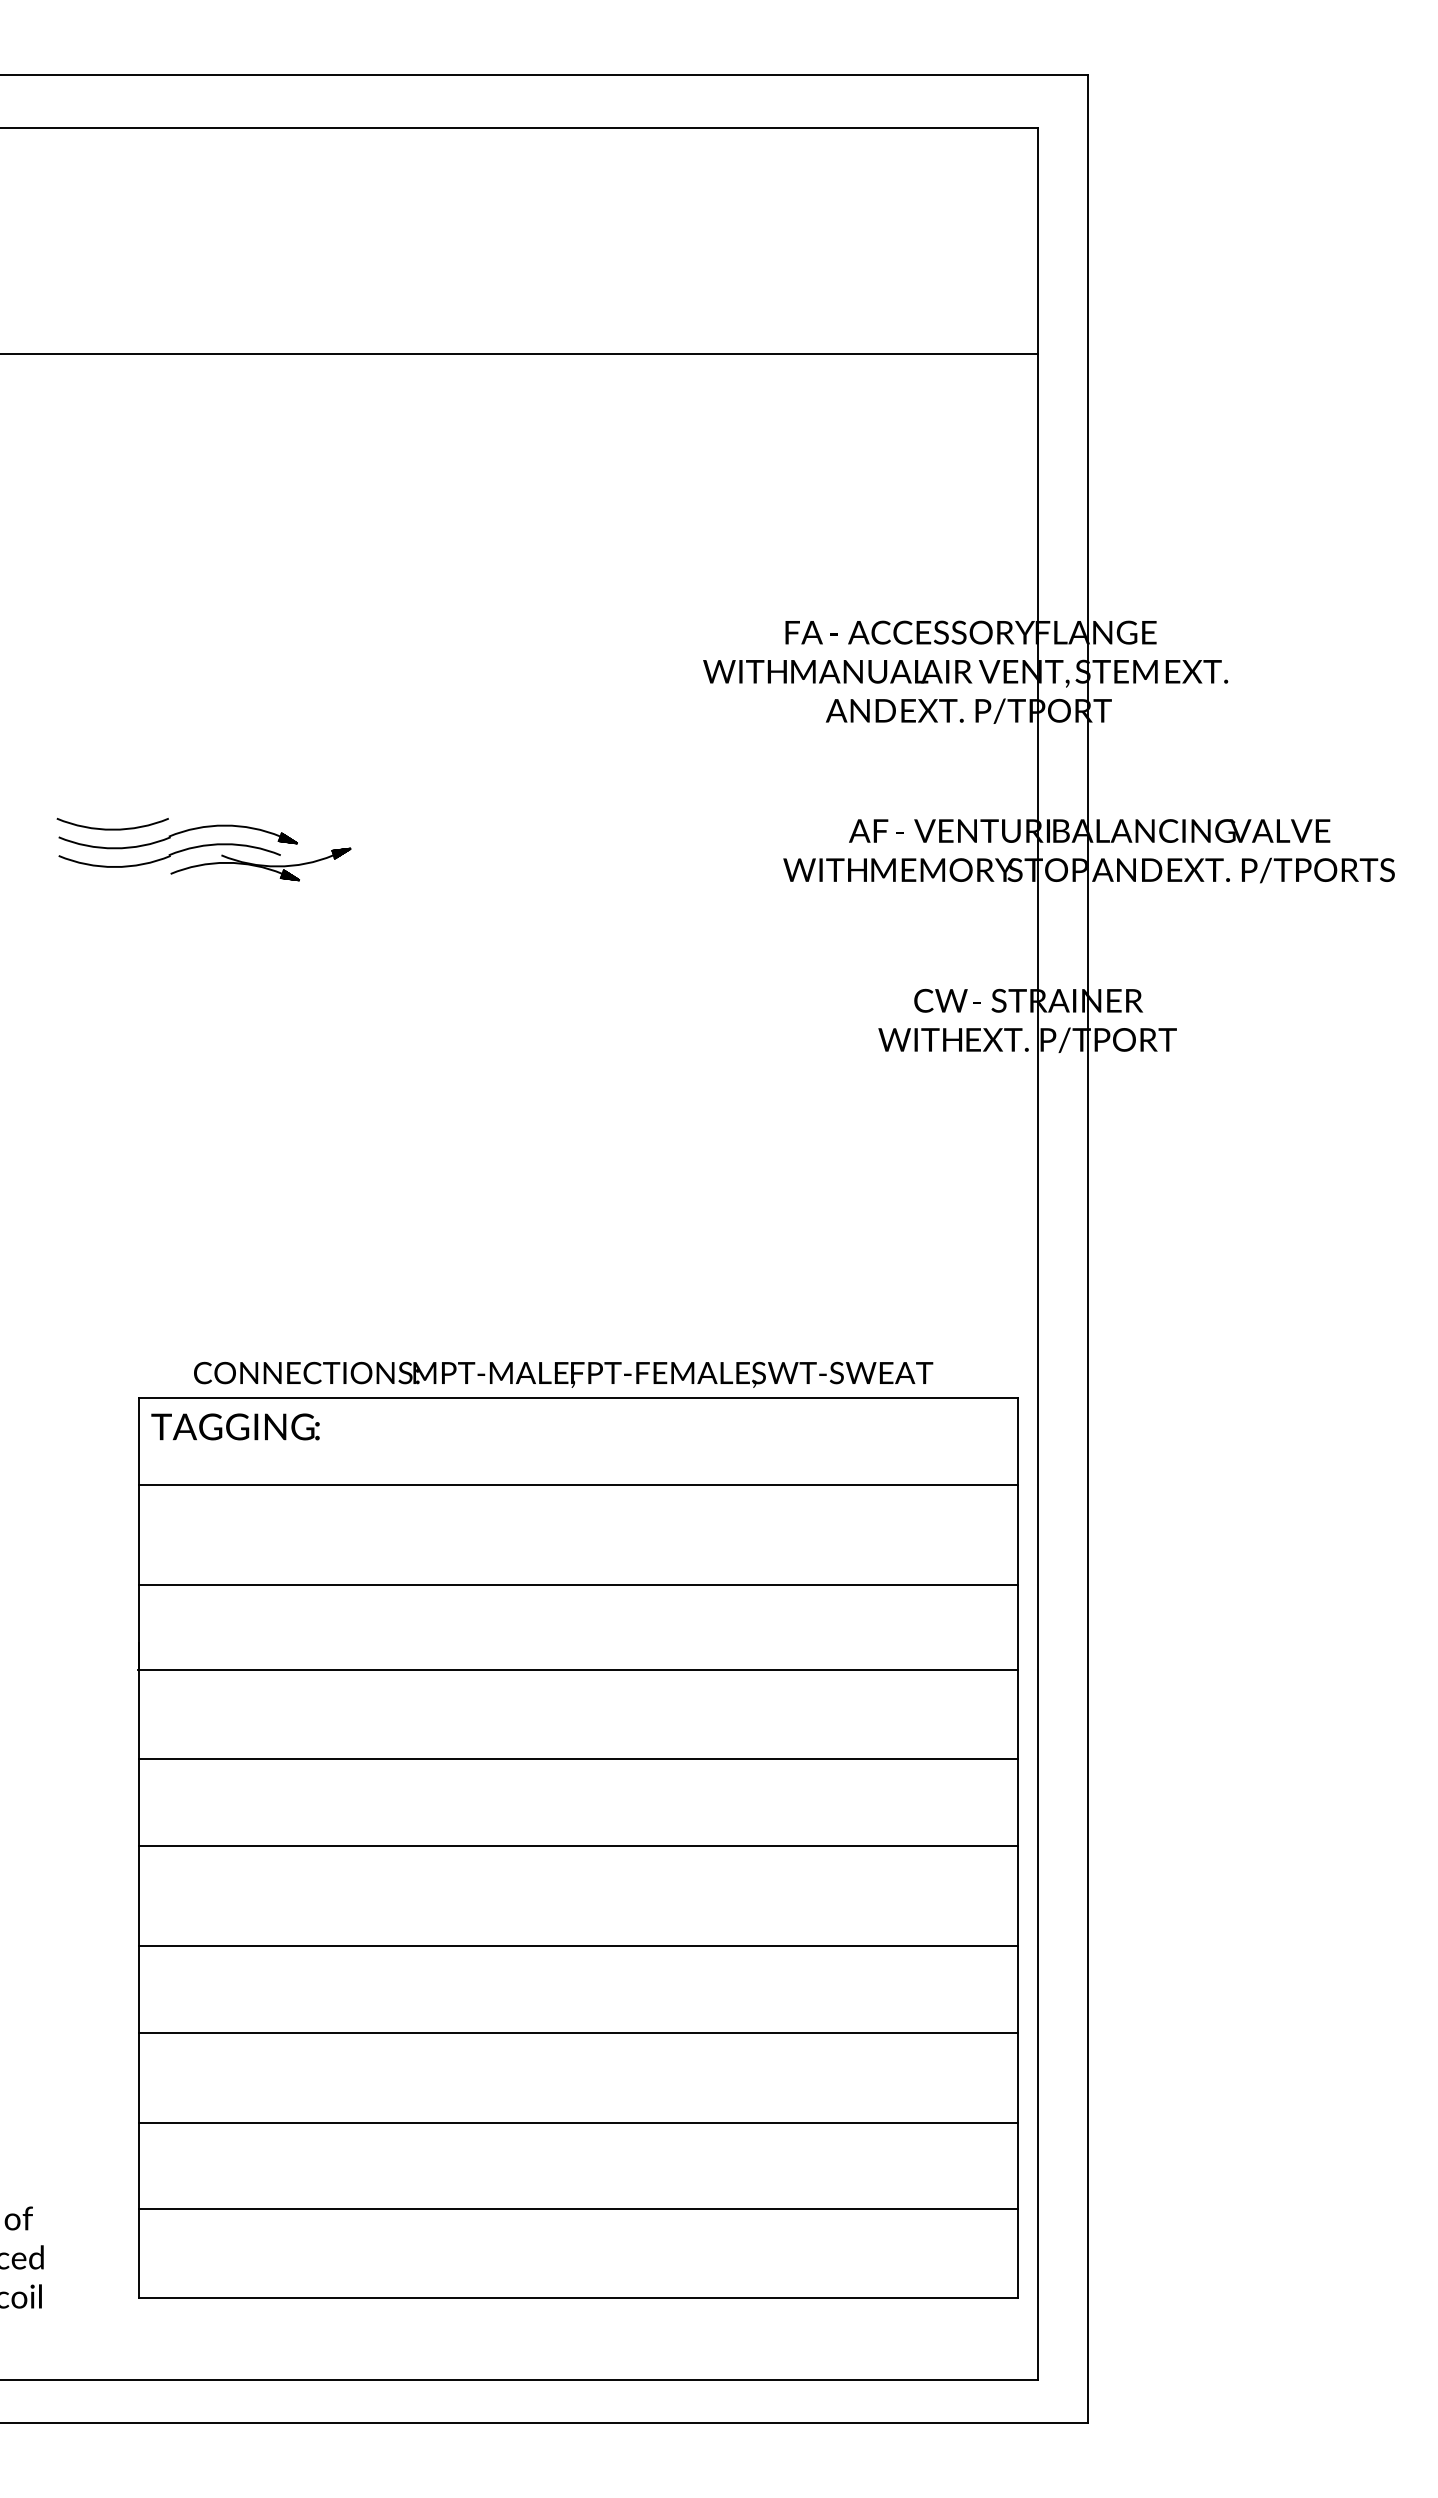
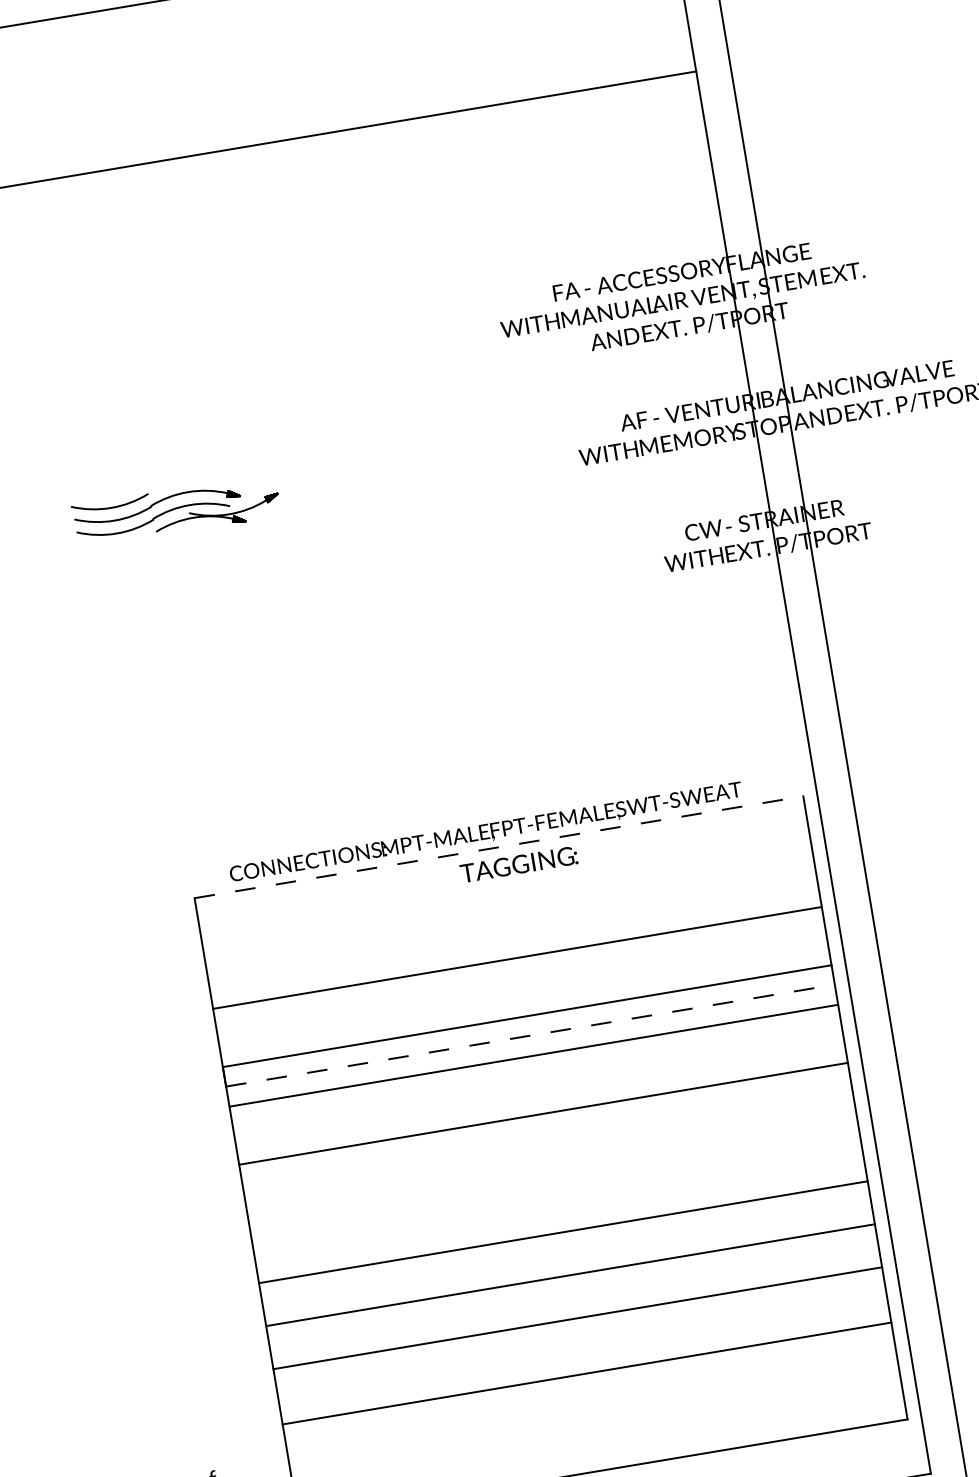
line: (578, 1397) -> (498, 846), solid -> dashed
text: (235, 1426) -> (518, 864), moved
line: (578, 1484) -> (517, 957), moved
line: (578, 1585) -> (527, 1016), moved
line: (578, 1670) -> (530, 1035), solid -> dashed
line: (578, 1759) -> (533, 1055), moved
line: (578, 1846) -> (543, 1114), moved
line: (578, 1946) -> (570, 1275), moved
line: (578, 2033) -> (563, 1232), moved
line: (578, 2122) -> (577, 1318), moved
line: (578, 2209) -> (587, 1373), moved

